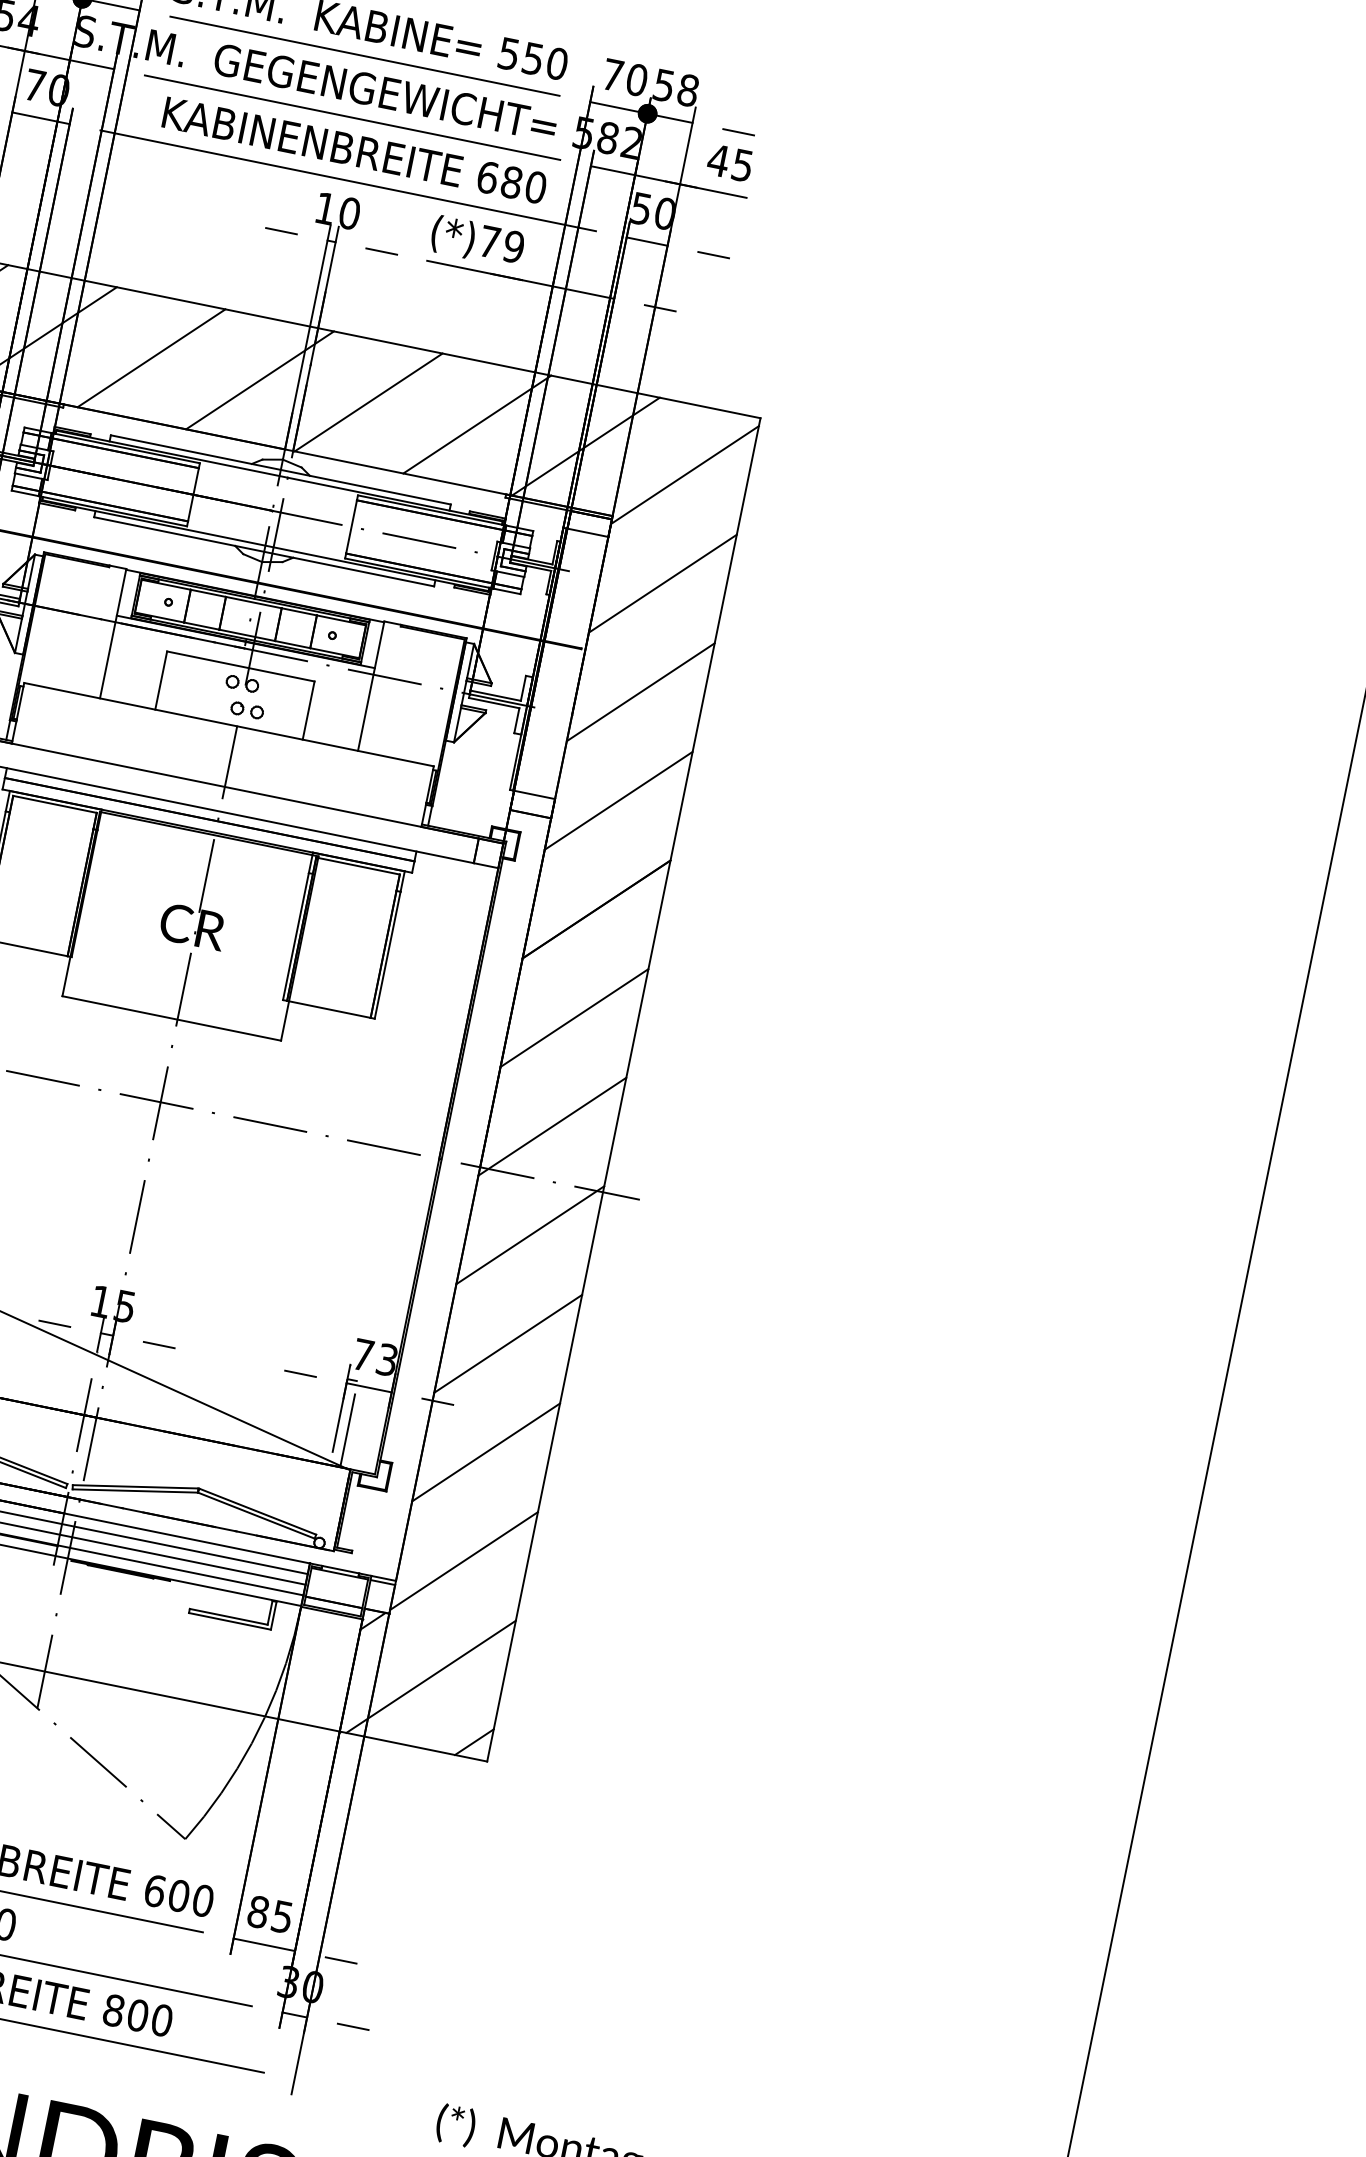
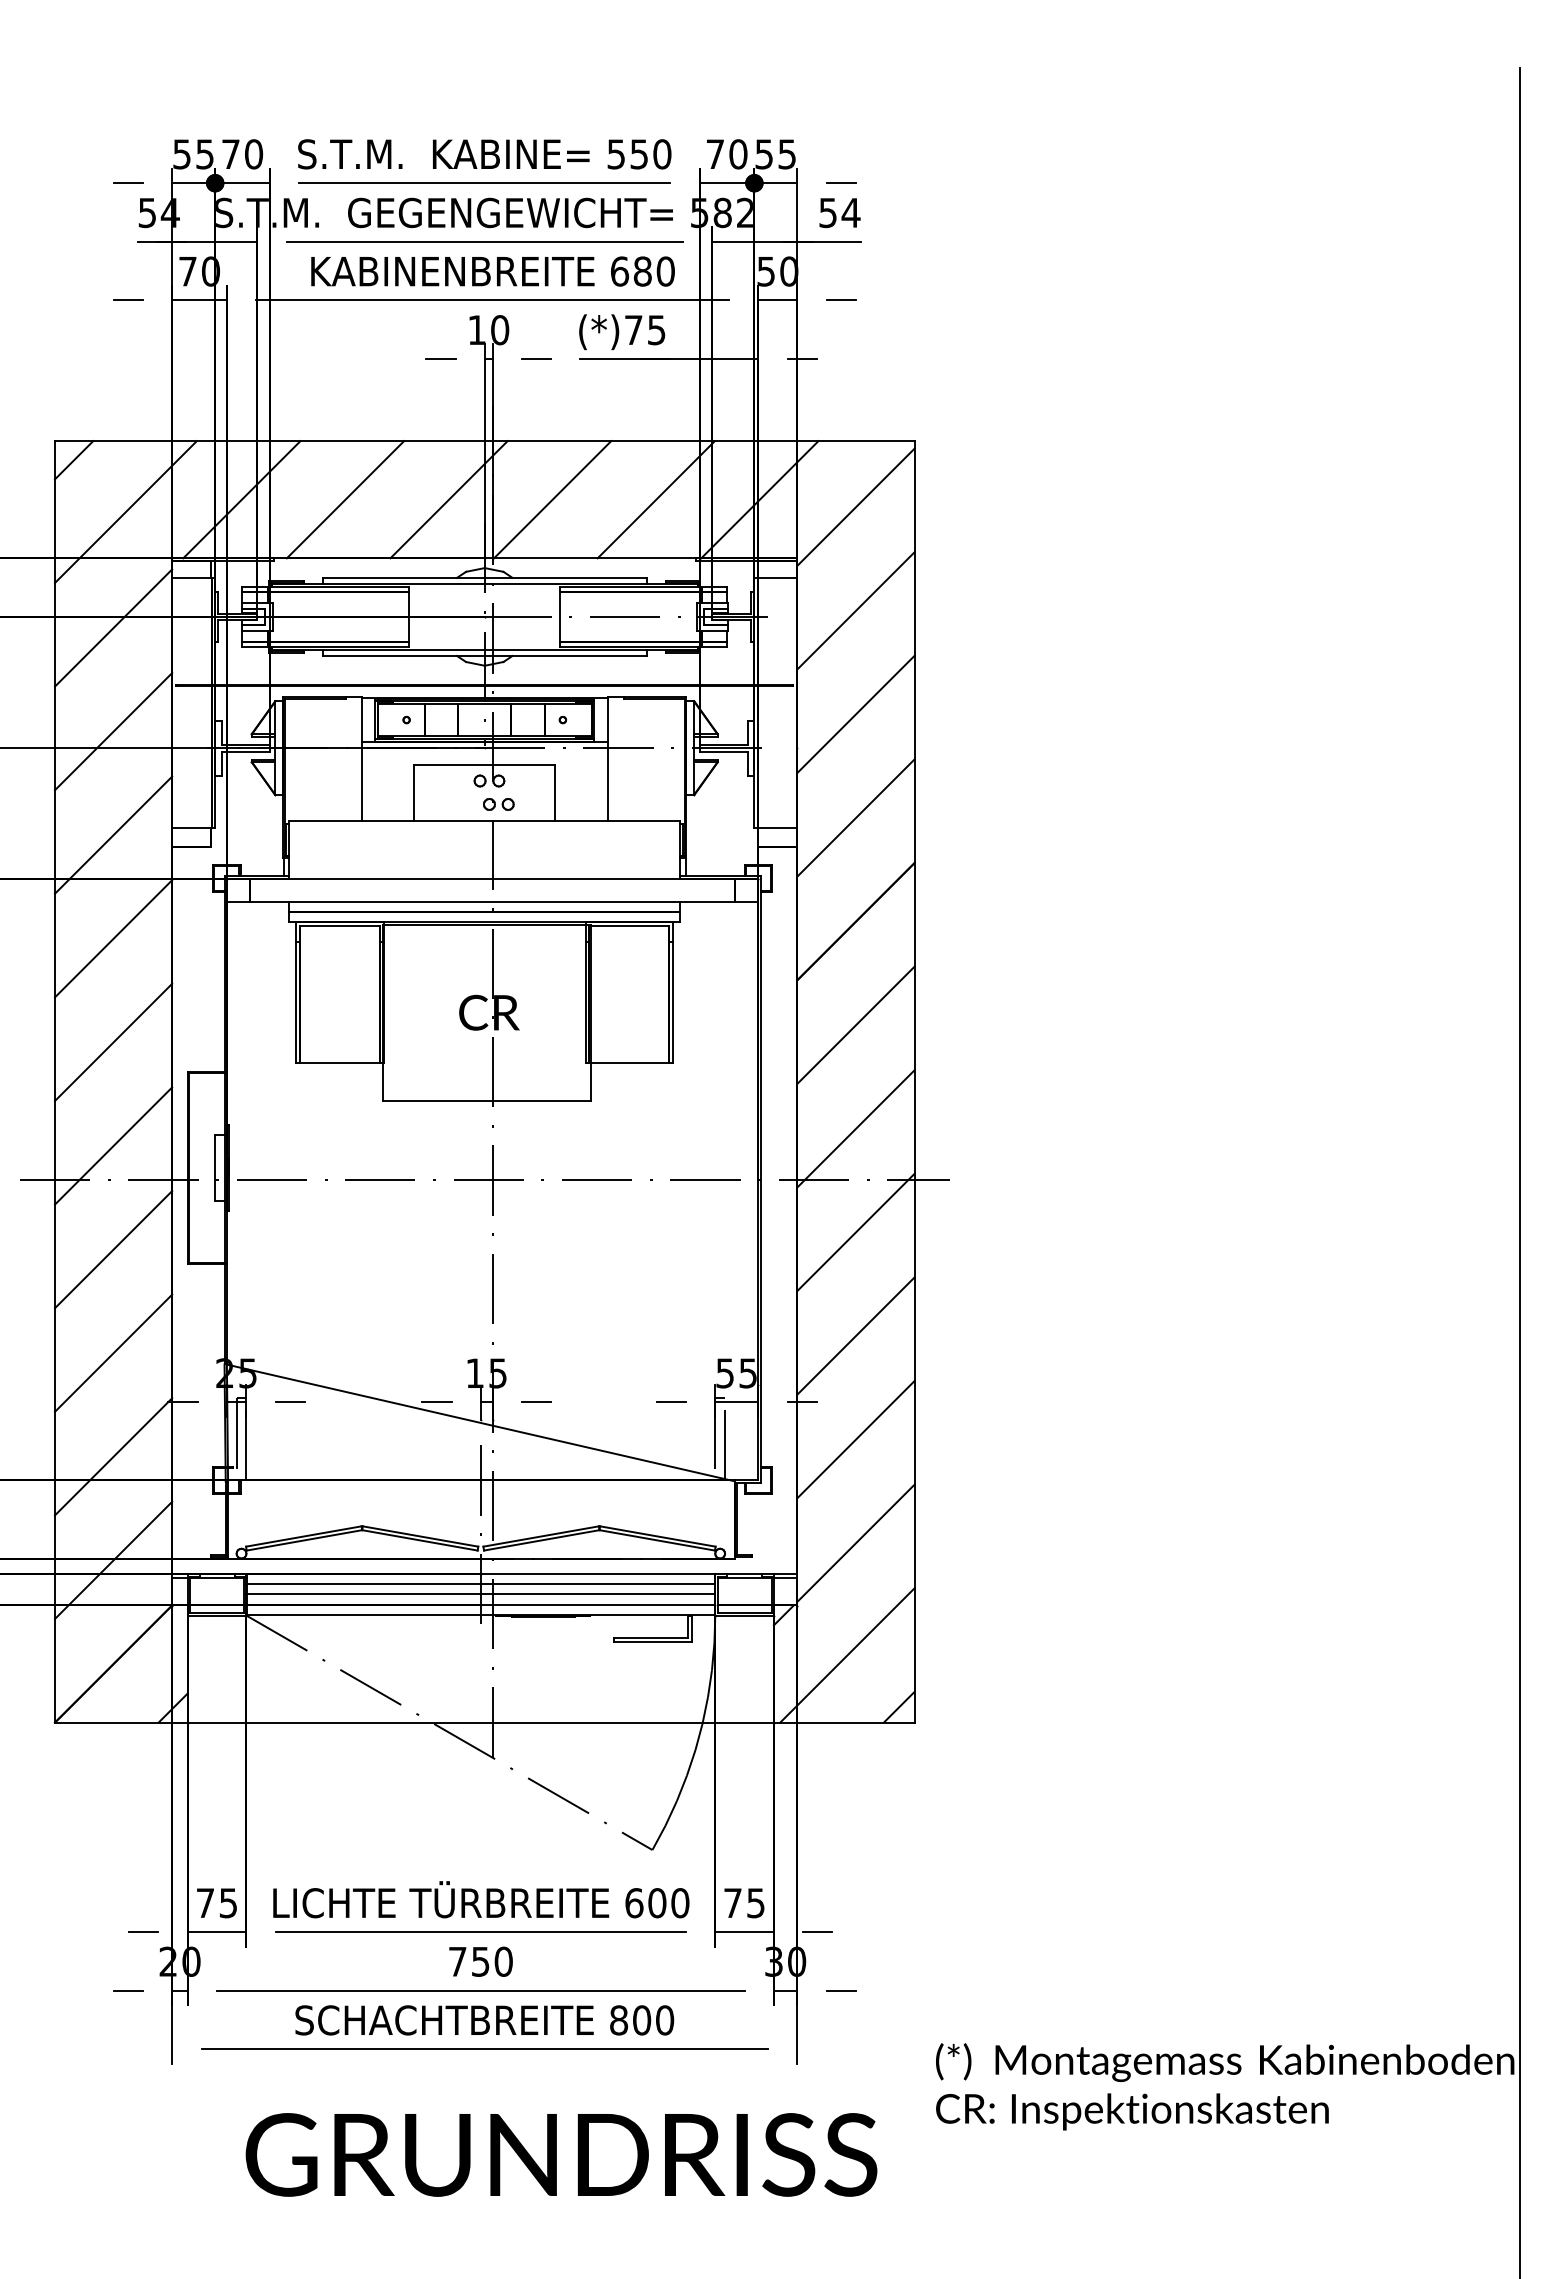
text: (688, 90) -> (787, 154), 58 -> 55
text: (730, 163) -> (839, 213), 45 -> 54
text: (513, 247) -> (656, 330), (*)79 -> (*)75
text: (375, 1357) -> (736, 1373), 73 -> 55
text: (257, 1912) -> (732, 1903), 85 -> 75

